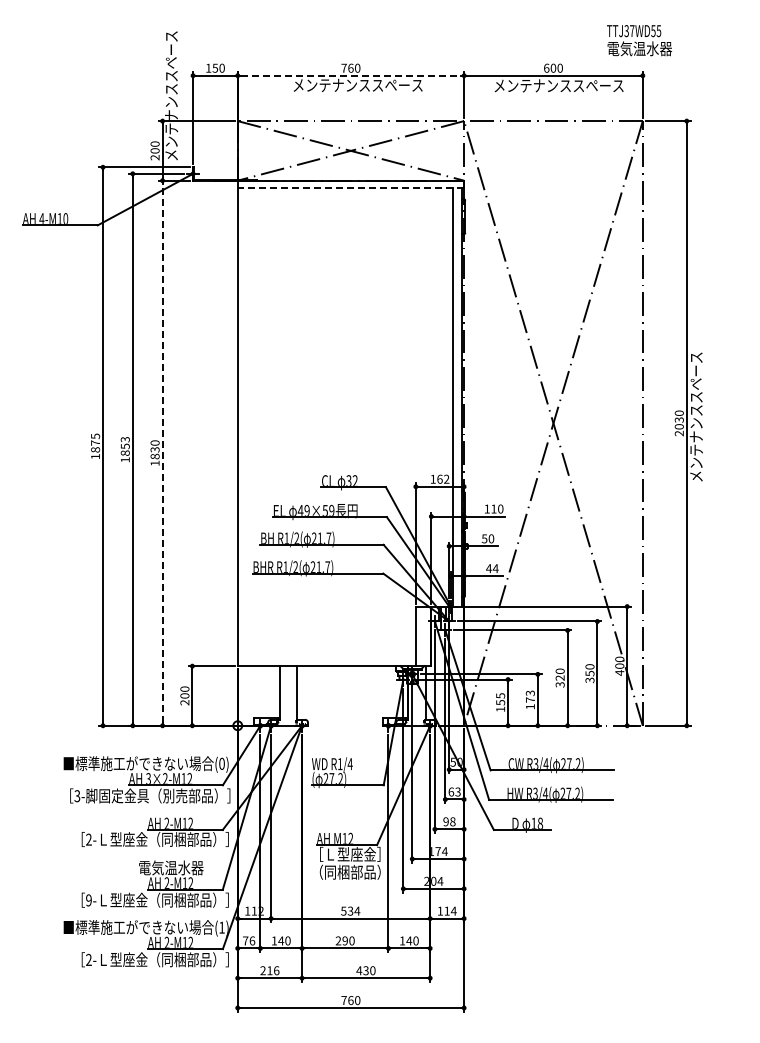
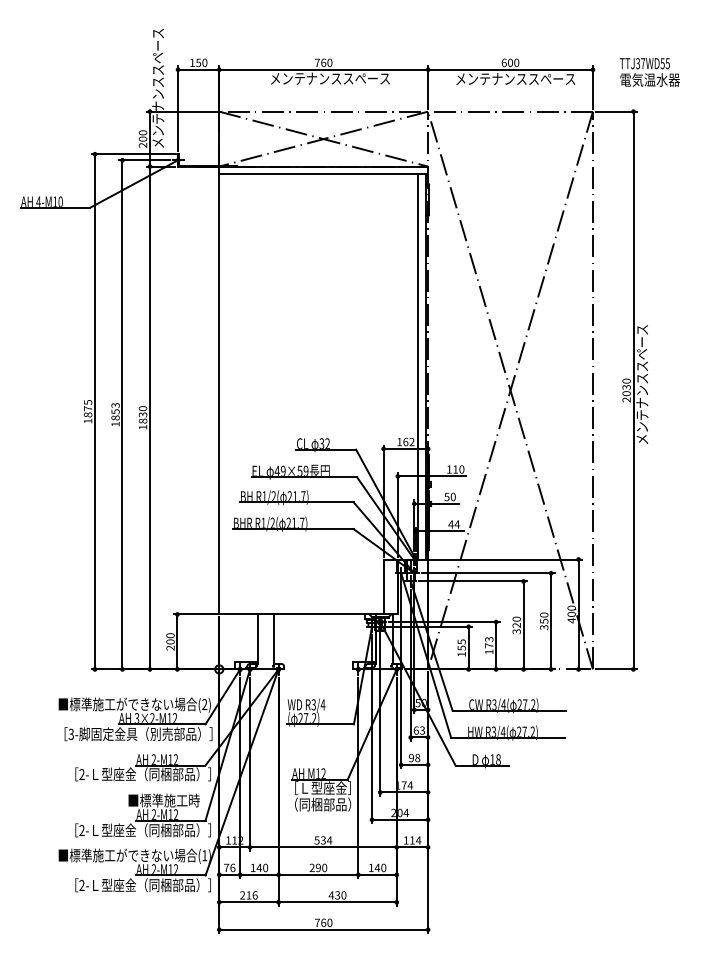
text: (639, 40) -> (649, 72), moved
line: (351, 75) -> (324, 69), dashed -> solid
line: (350, 188) -> (323, 173), dashed -> solid
line: (162, 453) -> (149, 418), dashed -> solid
text: (221, 763) -> (204, 704), (0) -> (2)
text: (339, 764) -> (313, 705), R1/4 -> R3/4
text: (177, 867) -> (163, 800), 電気温水器 -> ■標準施工時
text: (88, 900) -> (81, 830), 9- -> 2-

